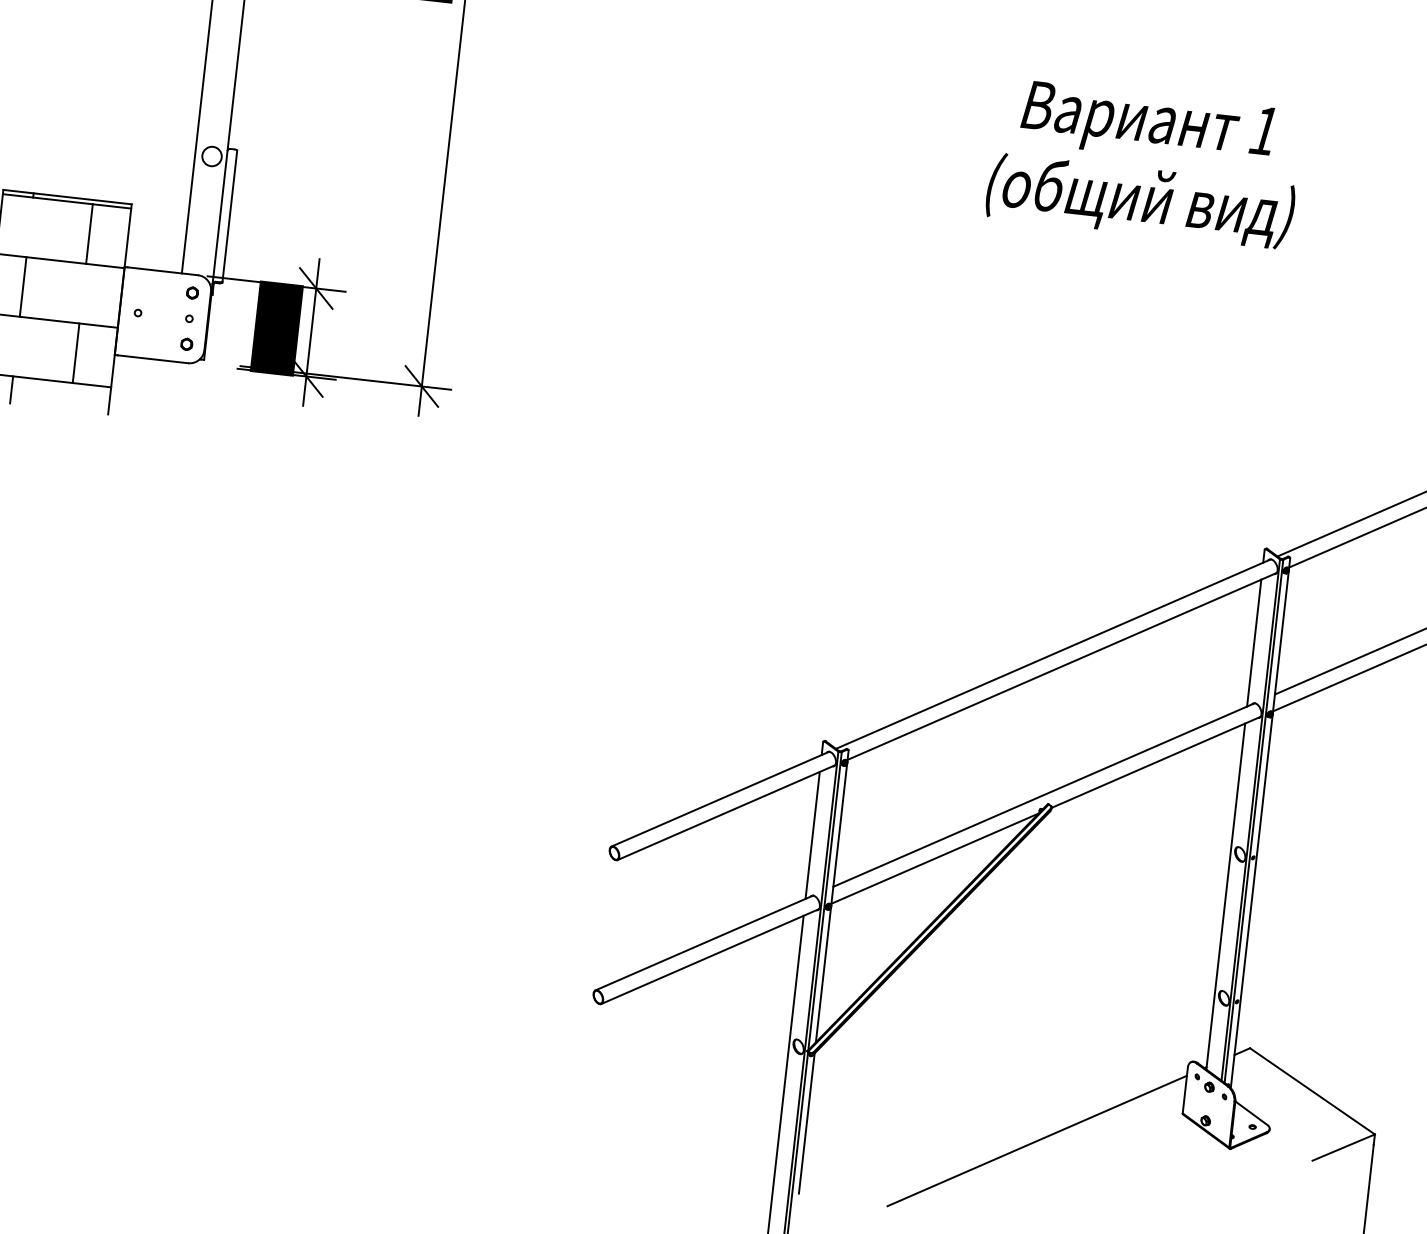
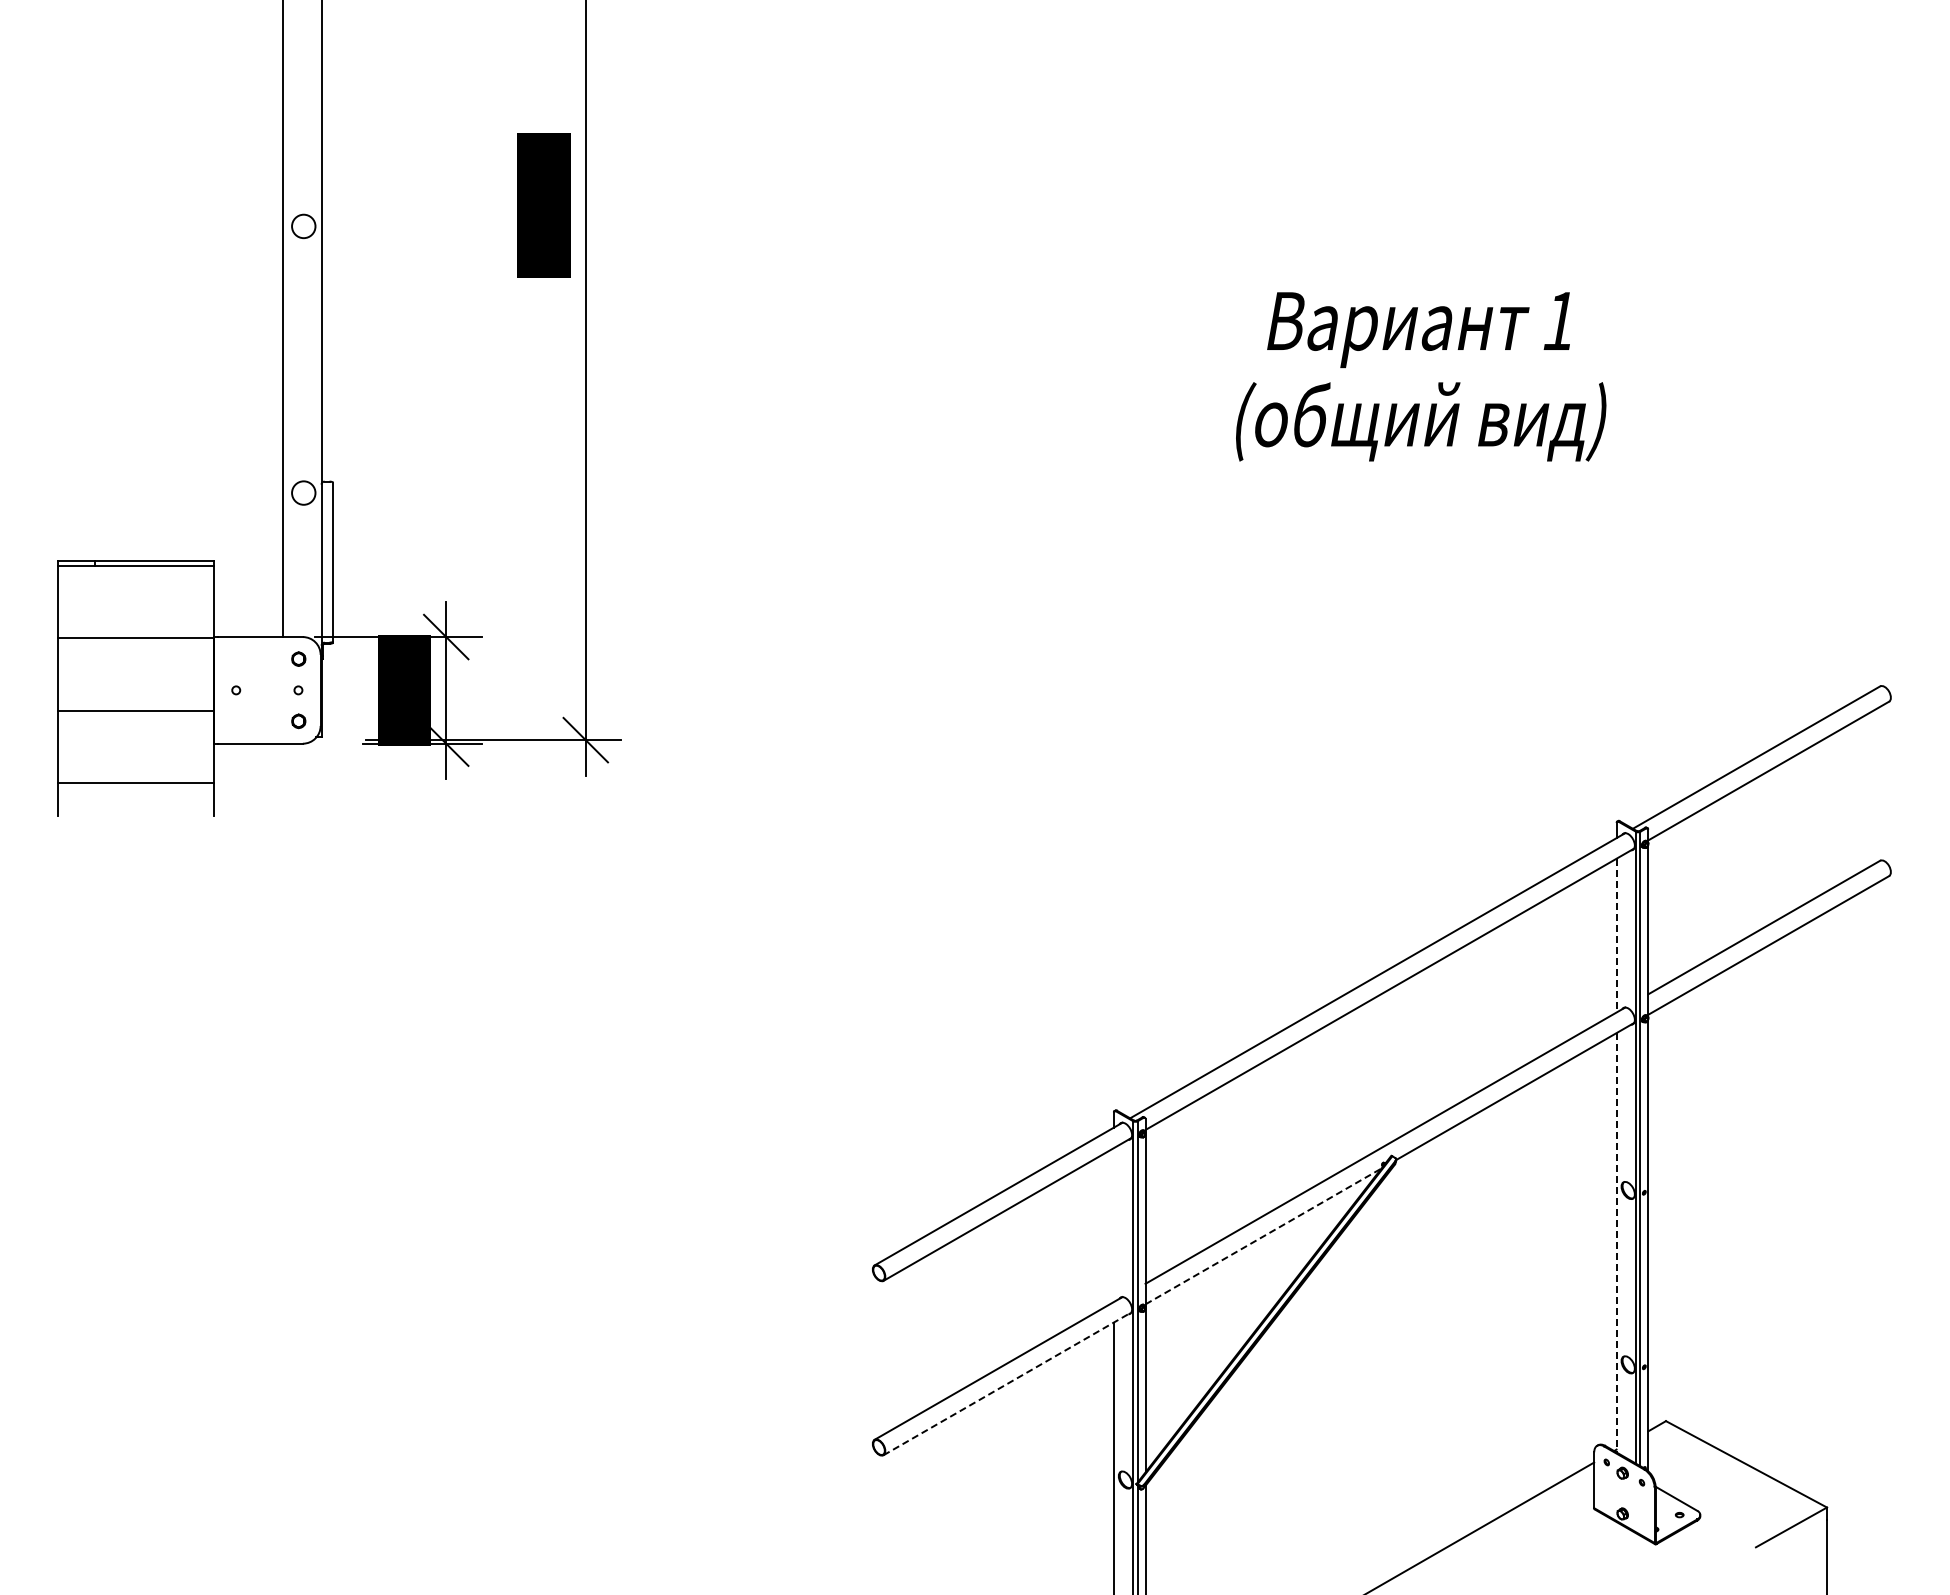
line: (89, 234) -> (167, 602), removed
line: (23, 286) -> (95, 674), removed
line: (76, 353) -> (167, 746), removed
line: (11, 389) -> (95, 798), removed
line: (1254, 643) -> (1616, 935), solid -> dashed
line: (812, 835) -> (1113, 1225), removed
line: (935, 858) -> (1263, 1236), solid -> dashed
line: (1225, 896) -> (1616, 1242), solid -> dashed
line: (710, 956) -> (1007, 1383), solid -> dashed

